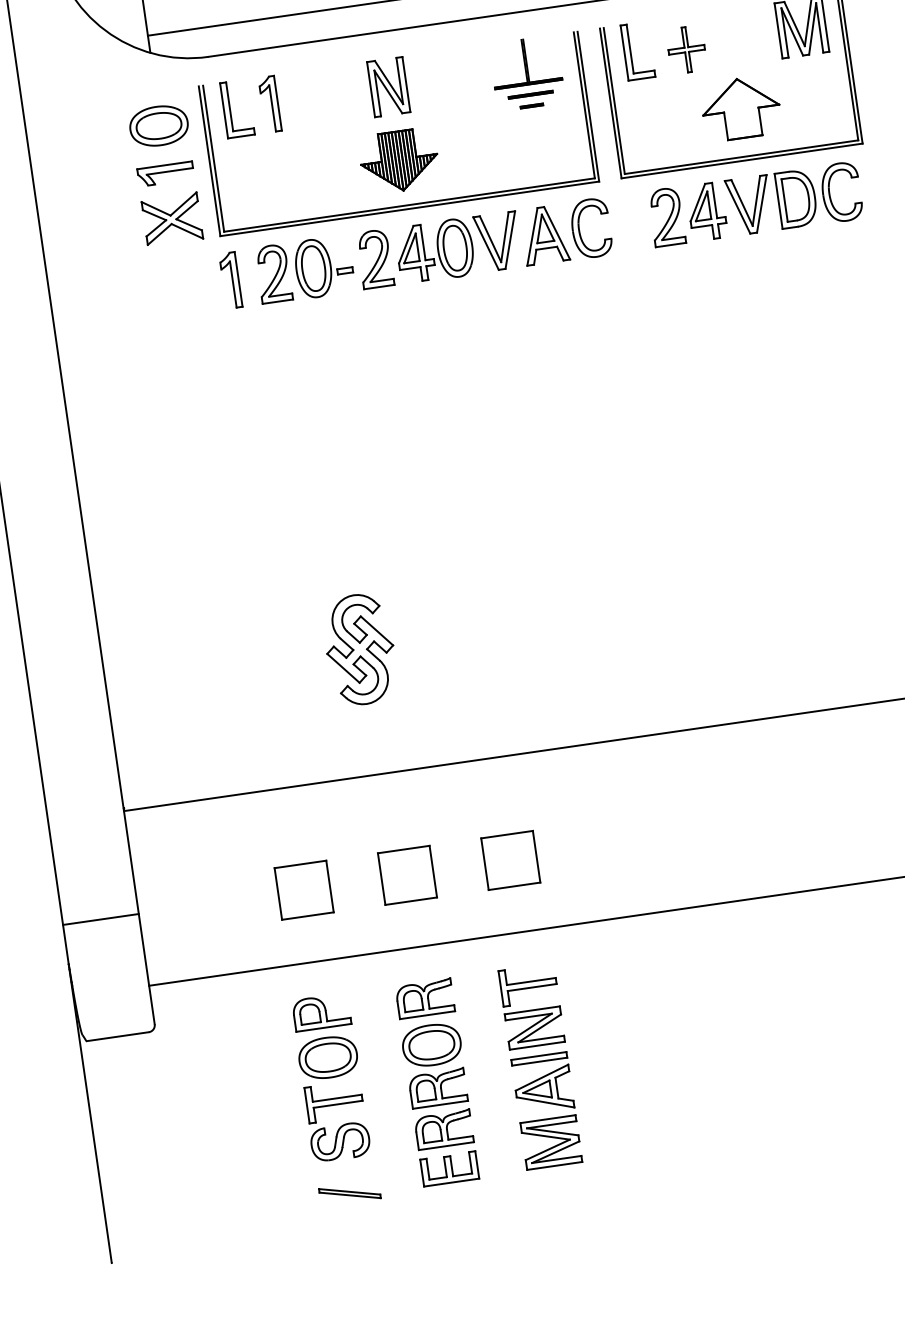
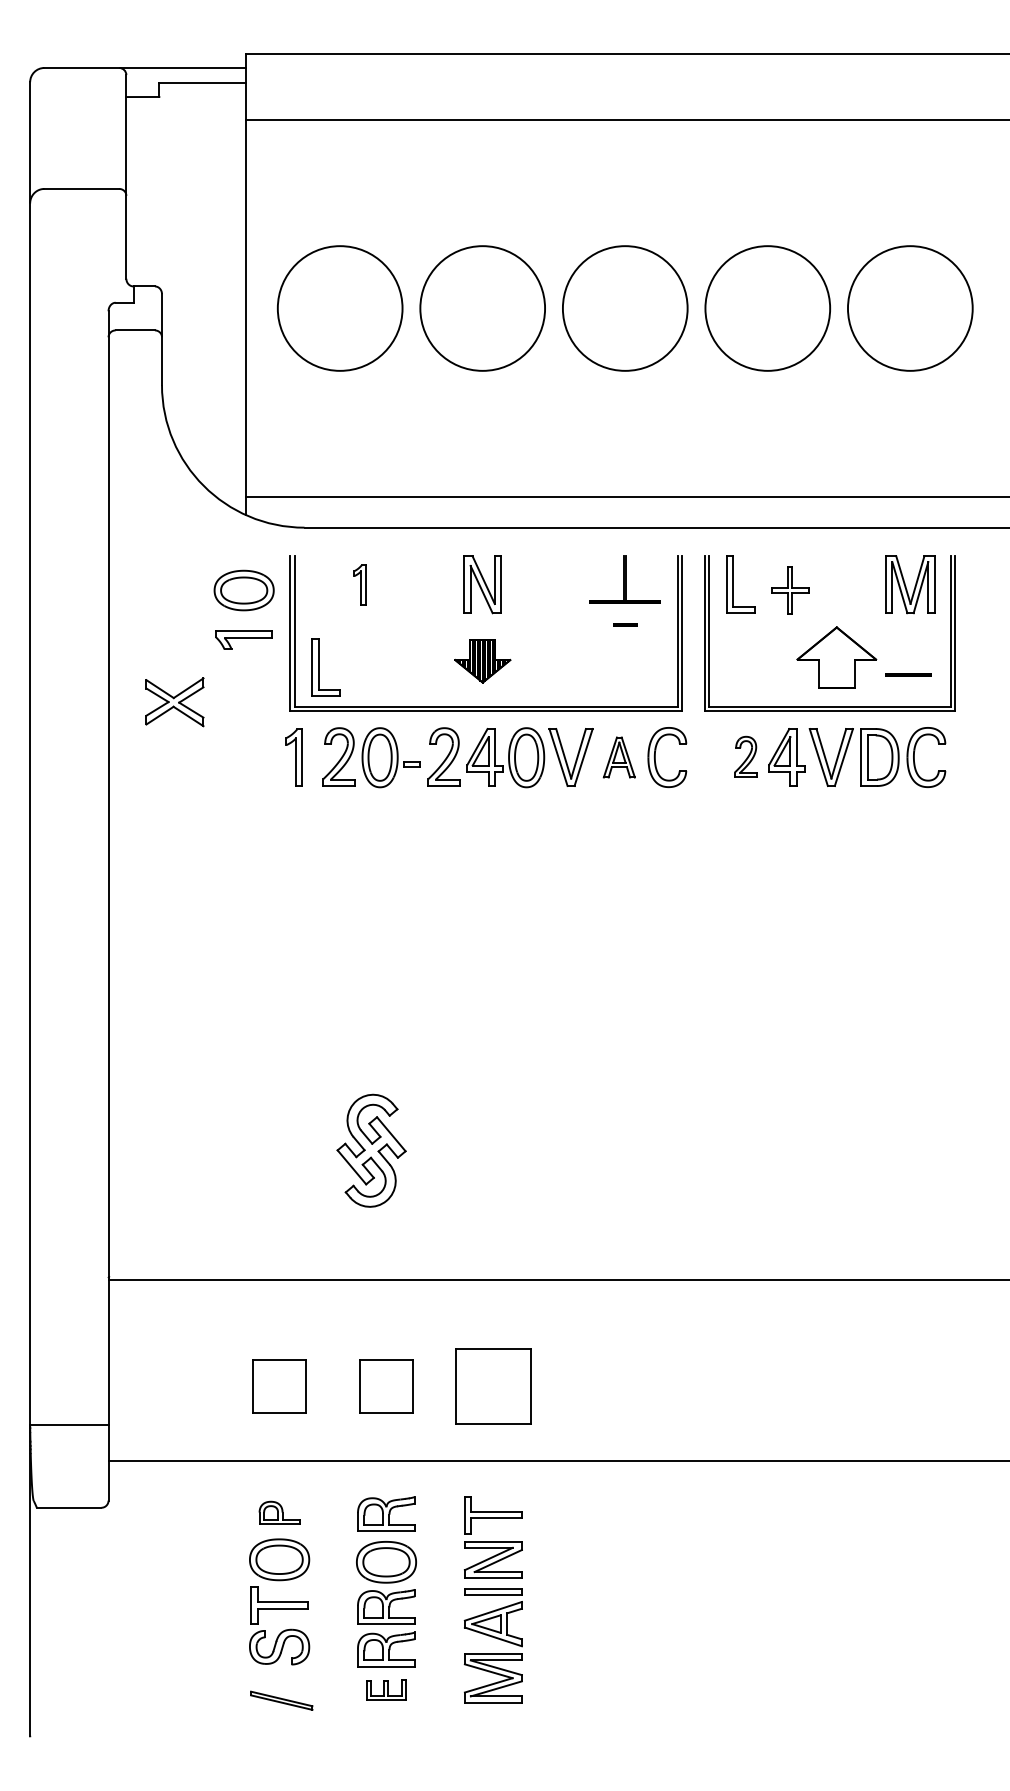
line: (530, 94) -> (908, 674), moved
part: (269, 104) -> (359, 584), size x0.7
part: (236, 108) -> (325, 667), moved
part: (399, 161) -> (482, 661), size x0.7
part: (666, 216) -> (745, 756), size x0.7
part: (171, 219) -> (174, 702), moved
part: (544, 235) -> (619, 757), size x0.7
part: (510, 860) -> (493, 1386), size x1.4
line: (101, 919) -> (69, 1425), moved
part: (321, 1011) -> (279, 1512), size x0.7
part: (449, 1168) -> (386, 1689), size x0.7

